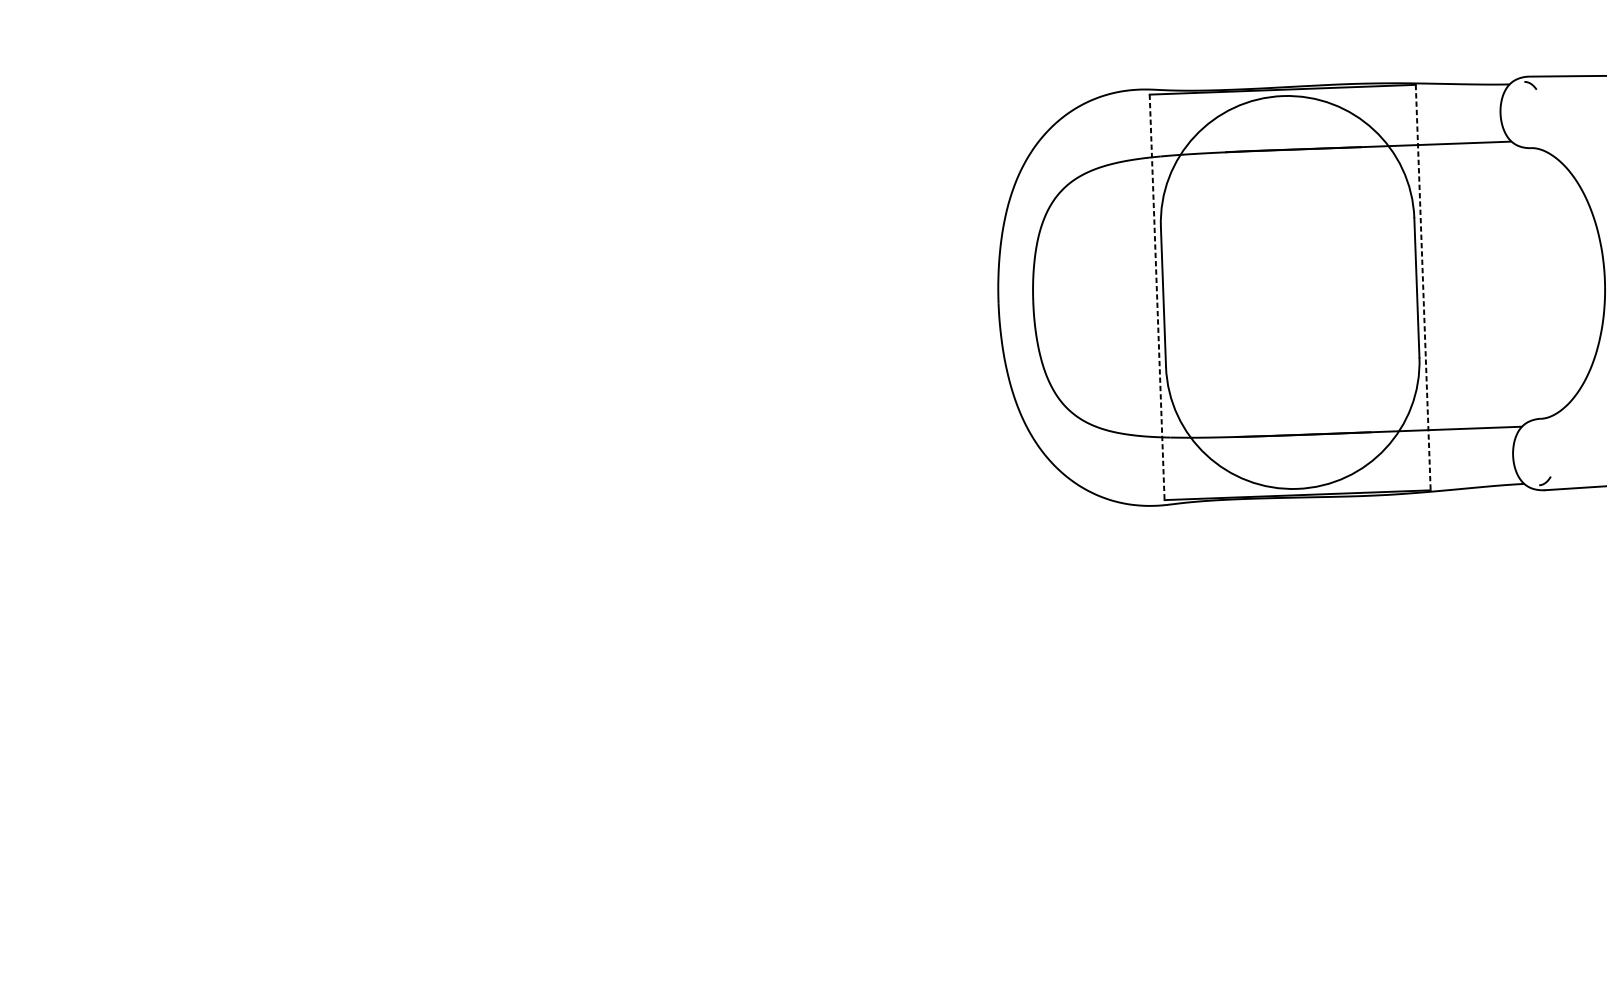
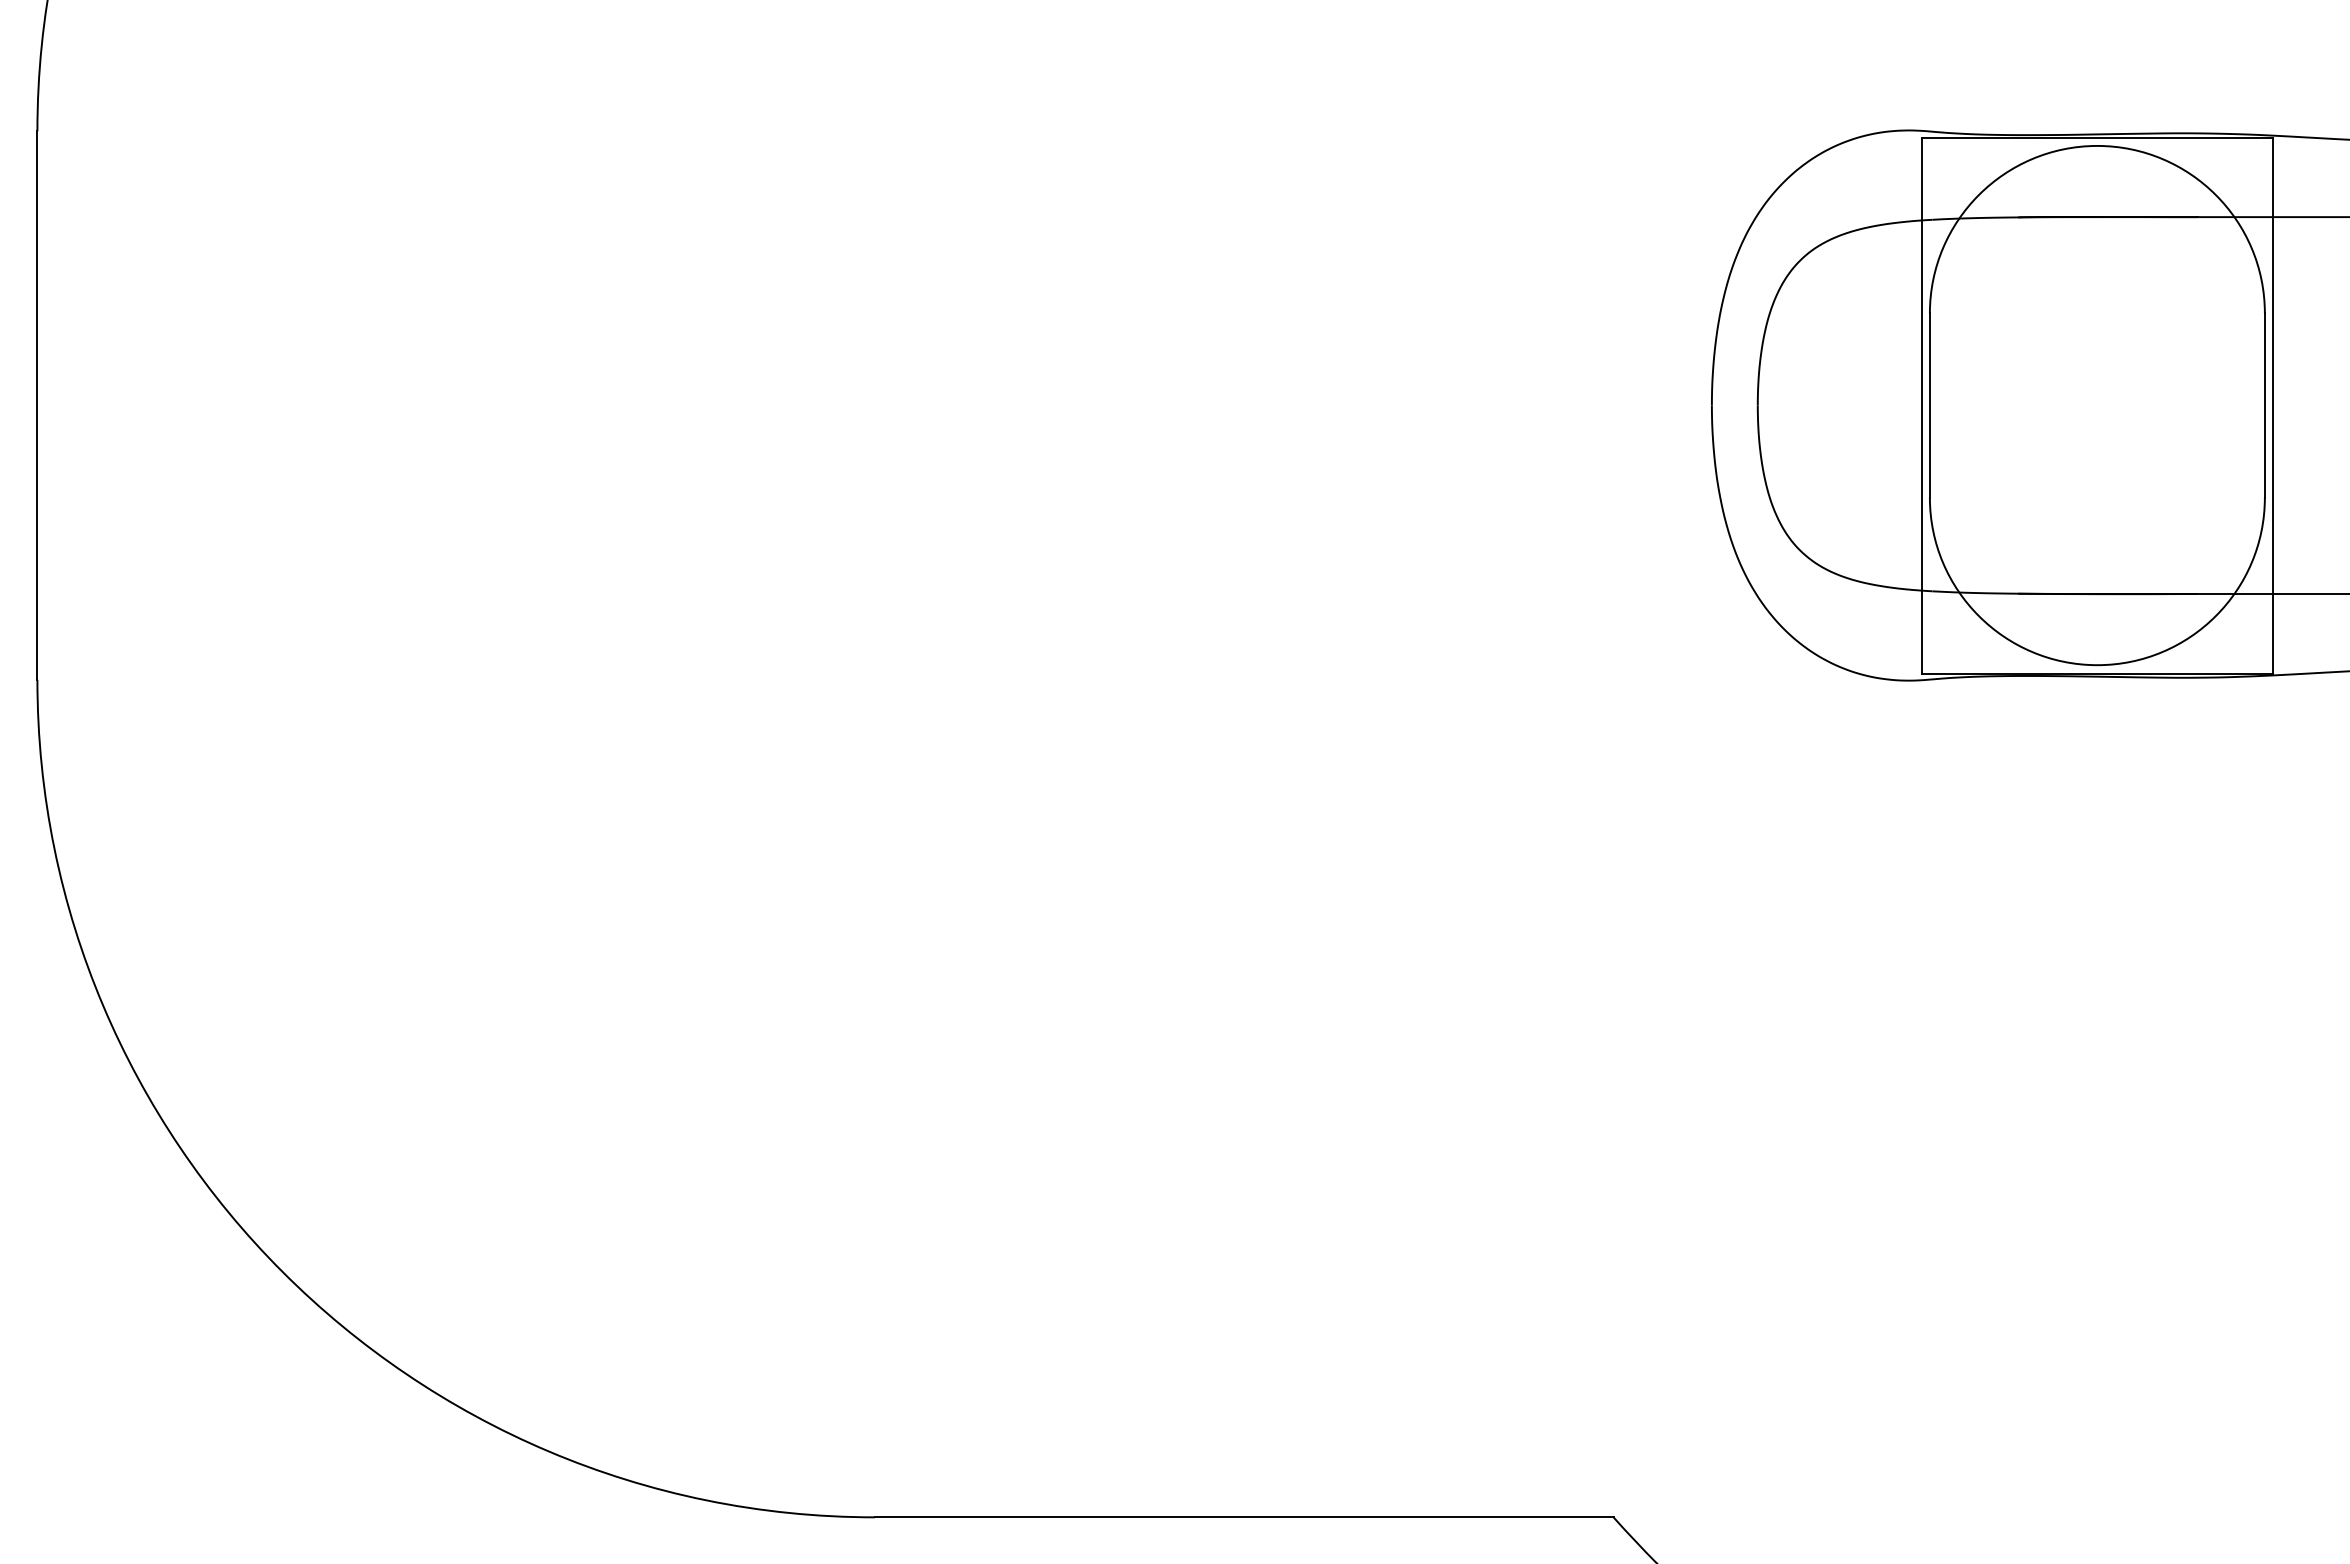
line: (1423, 287) -> (2273, 405), dashed -> solid
line: (1157, 297) -> (1921, 405), dashed -> solid

